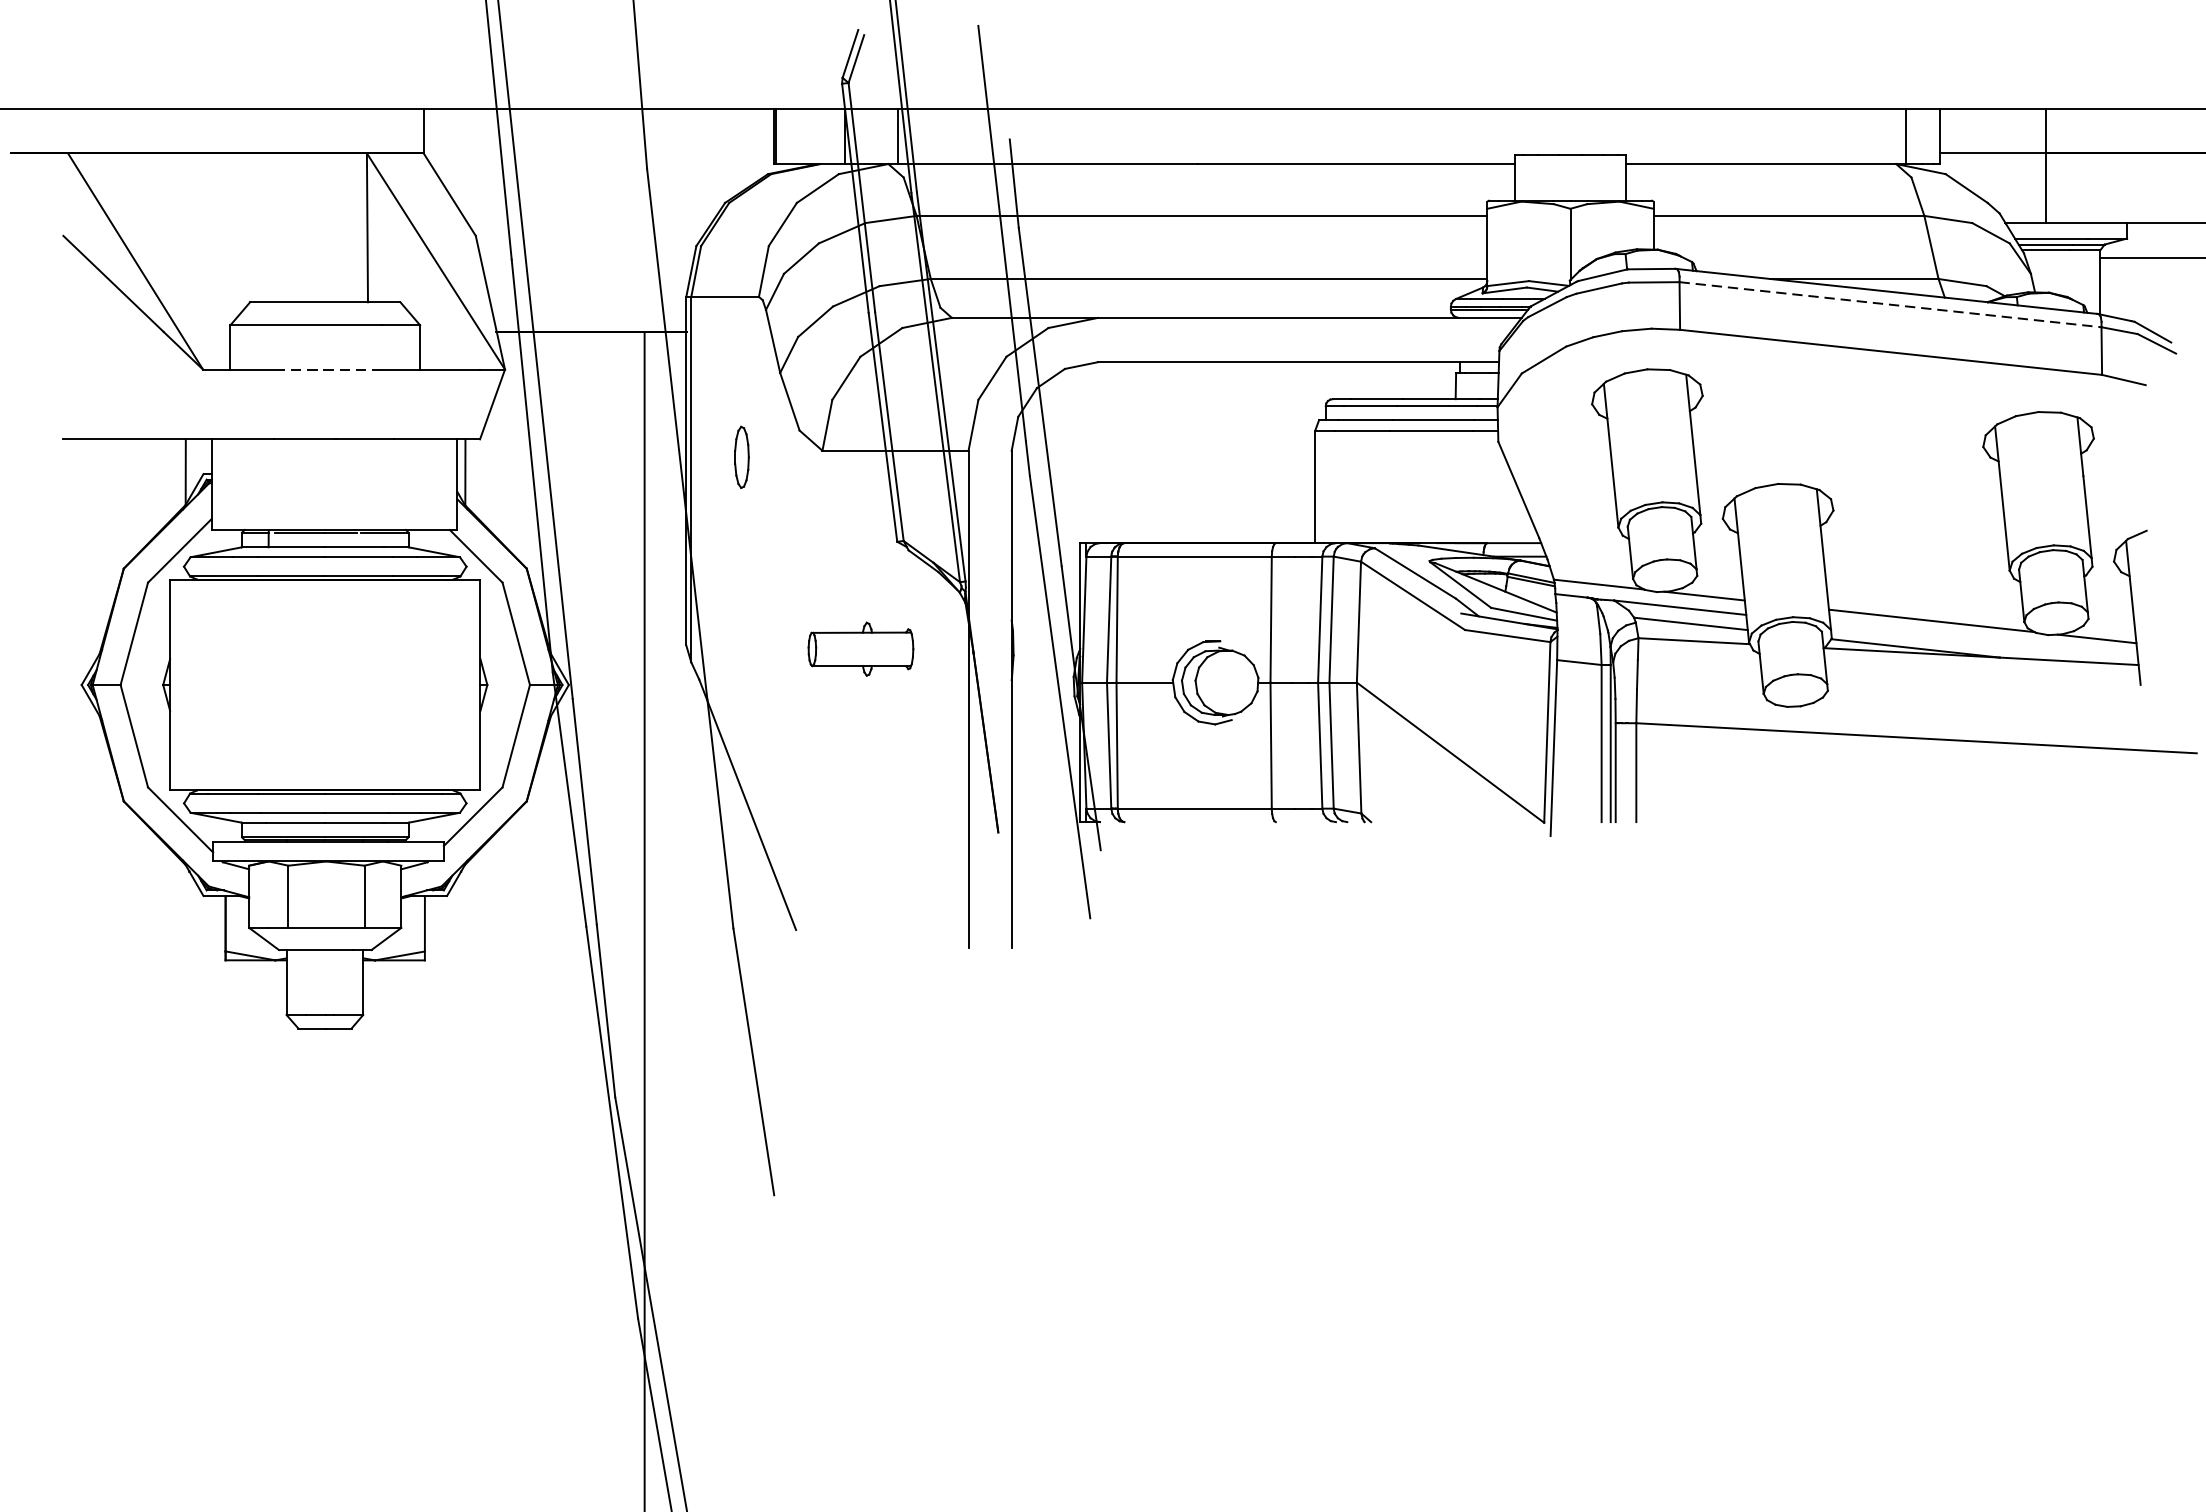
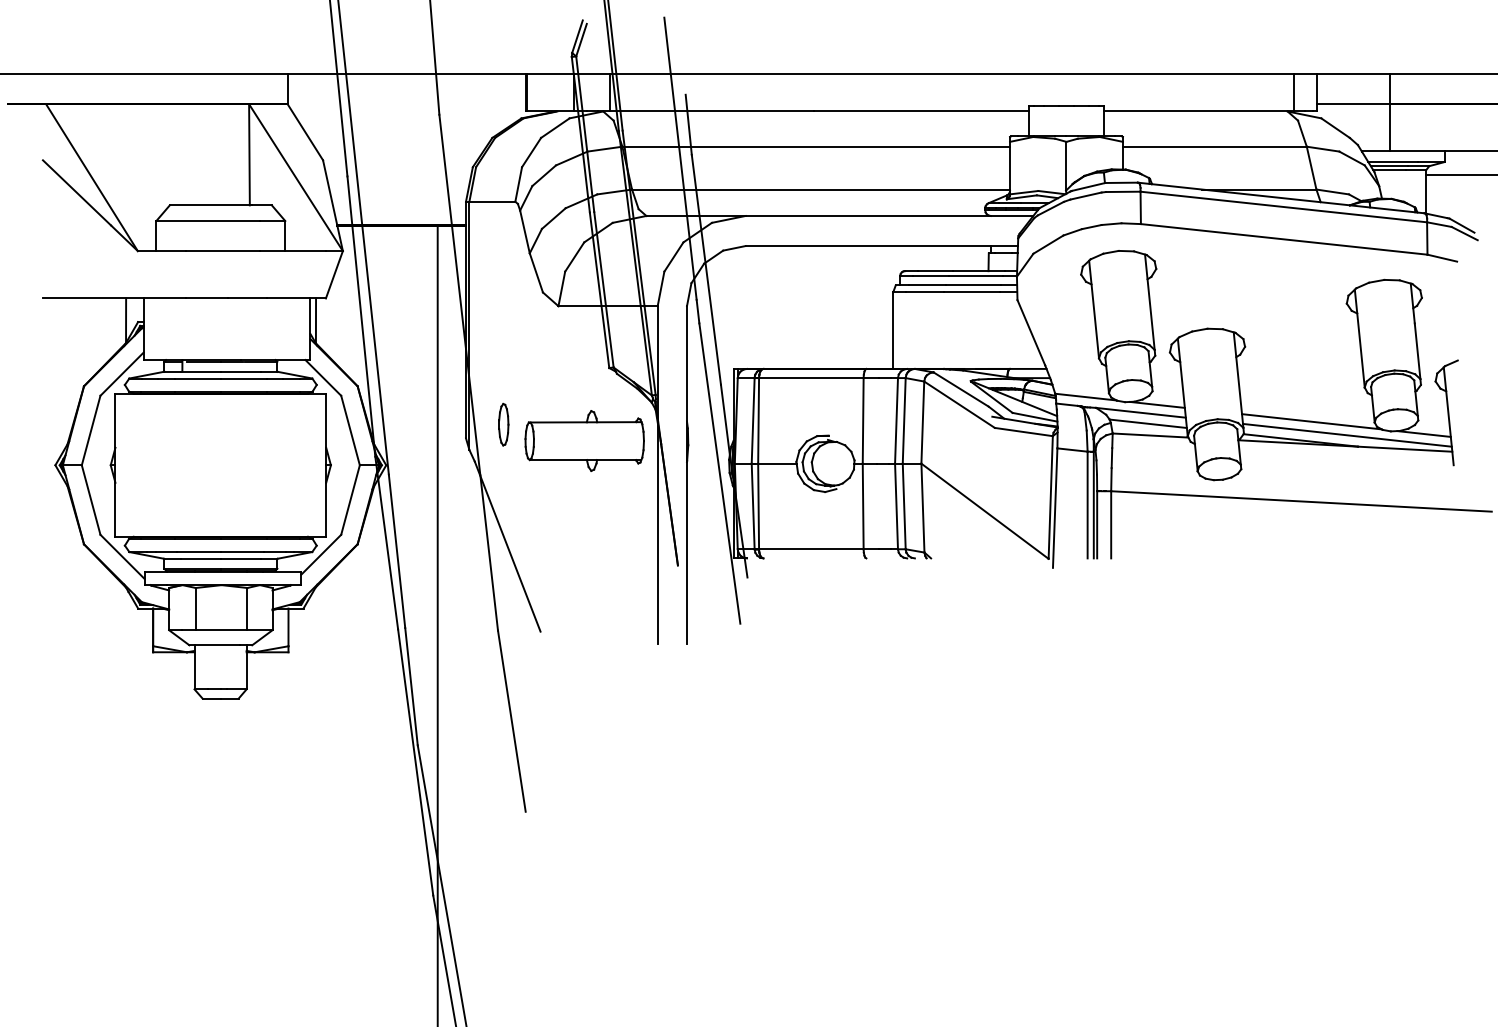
line: (1891, 305) -> (1284, 207), dashed -> solid
line: (327, 370) -> (222, 251), dashed -> solid
part: (741, 457) -> (503, 424), moved
line: (1984, 639) -> (1347, 434), added
part: (860, 648) -> (584, 440), size x1.67

